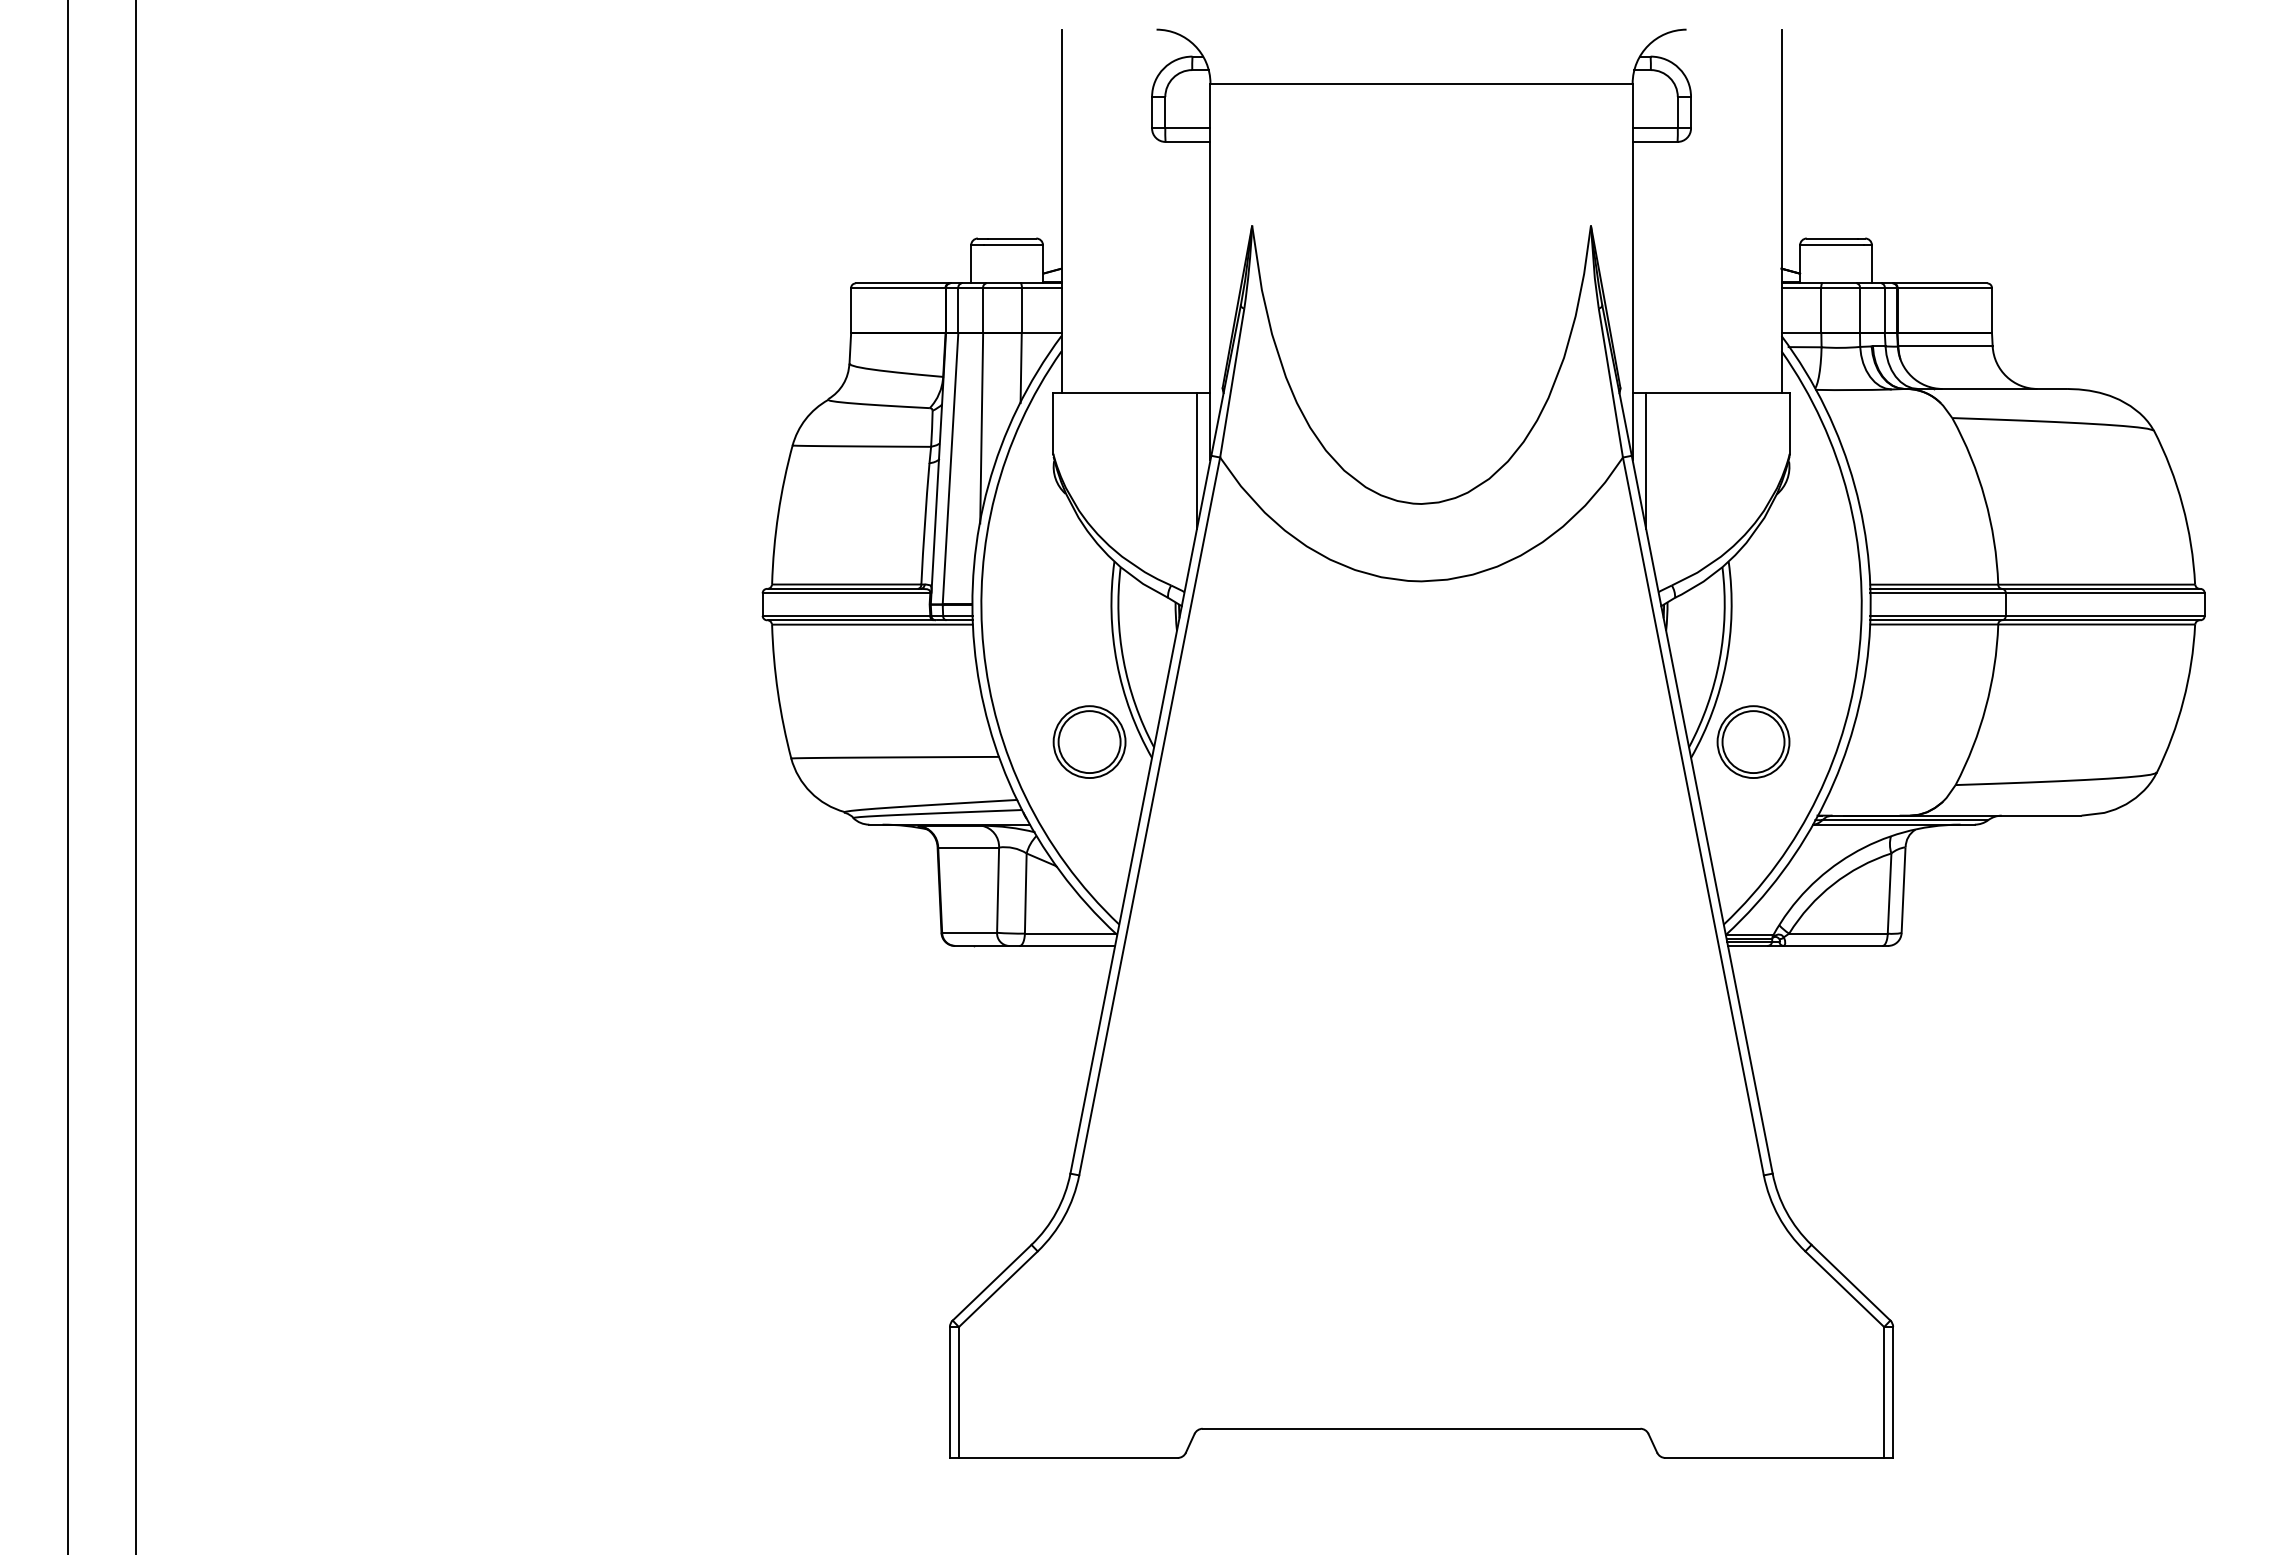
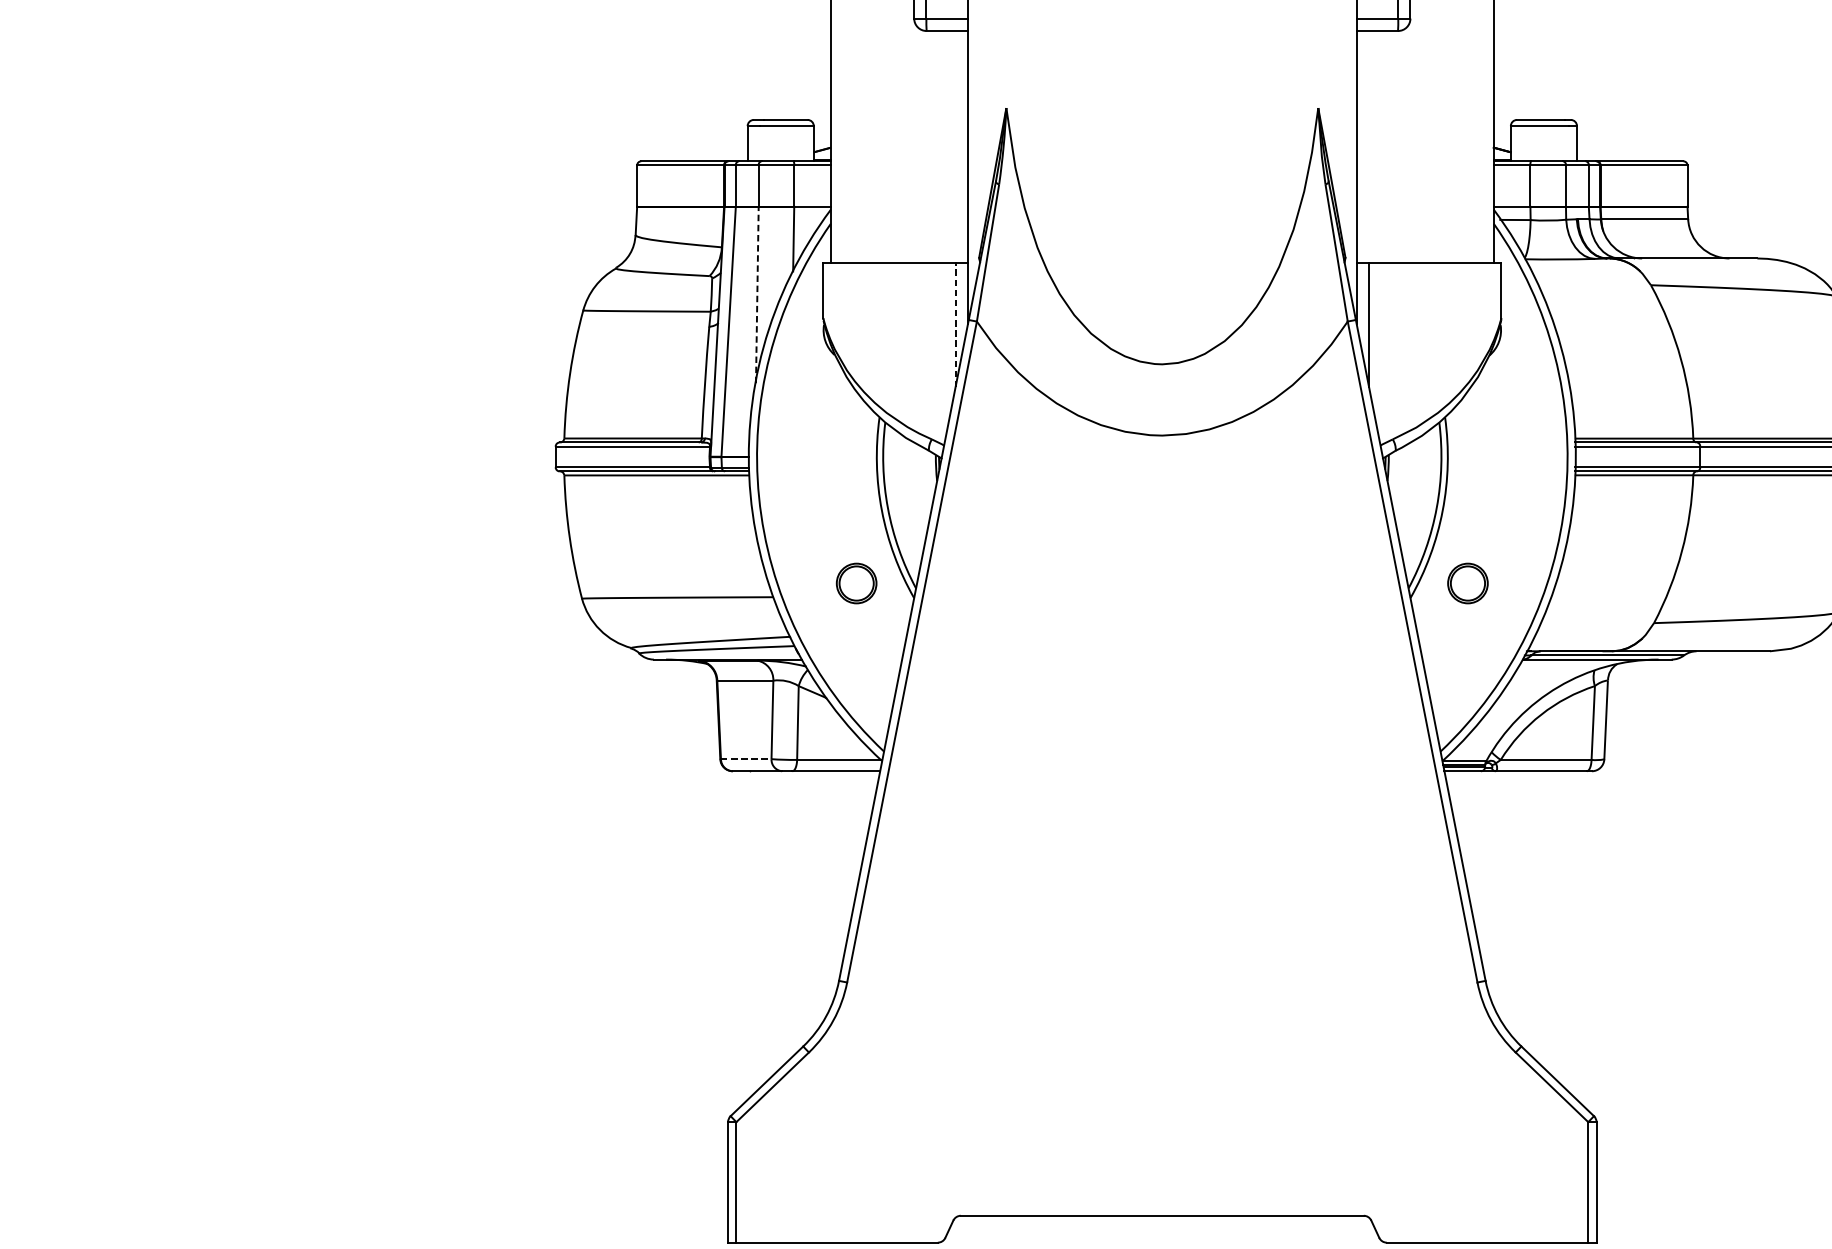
line: (981, 429) -> (757, 295), solid -> dashed
line: (1196, 461) -> (955, 325), solid -> dashed
part: (1089, 741) -> (856, 583), size x0.6
part: (1753, 741) -> (1467, 583), size x0.6
line: (970, 932) -> (747, 758), solid -> dashed

